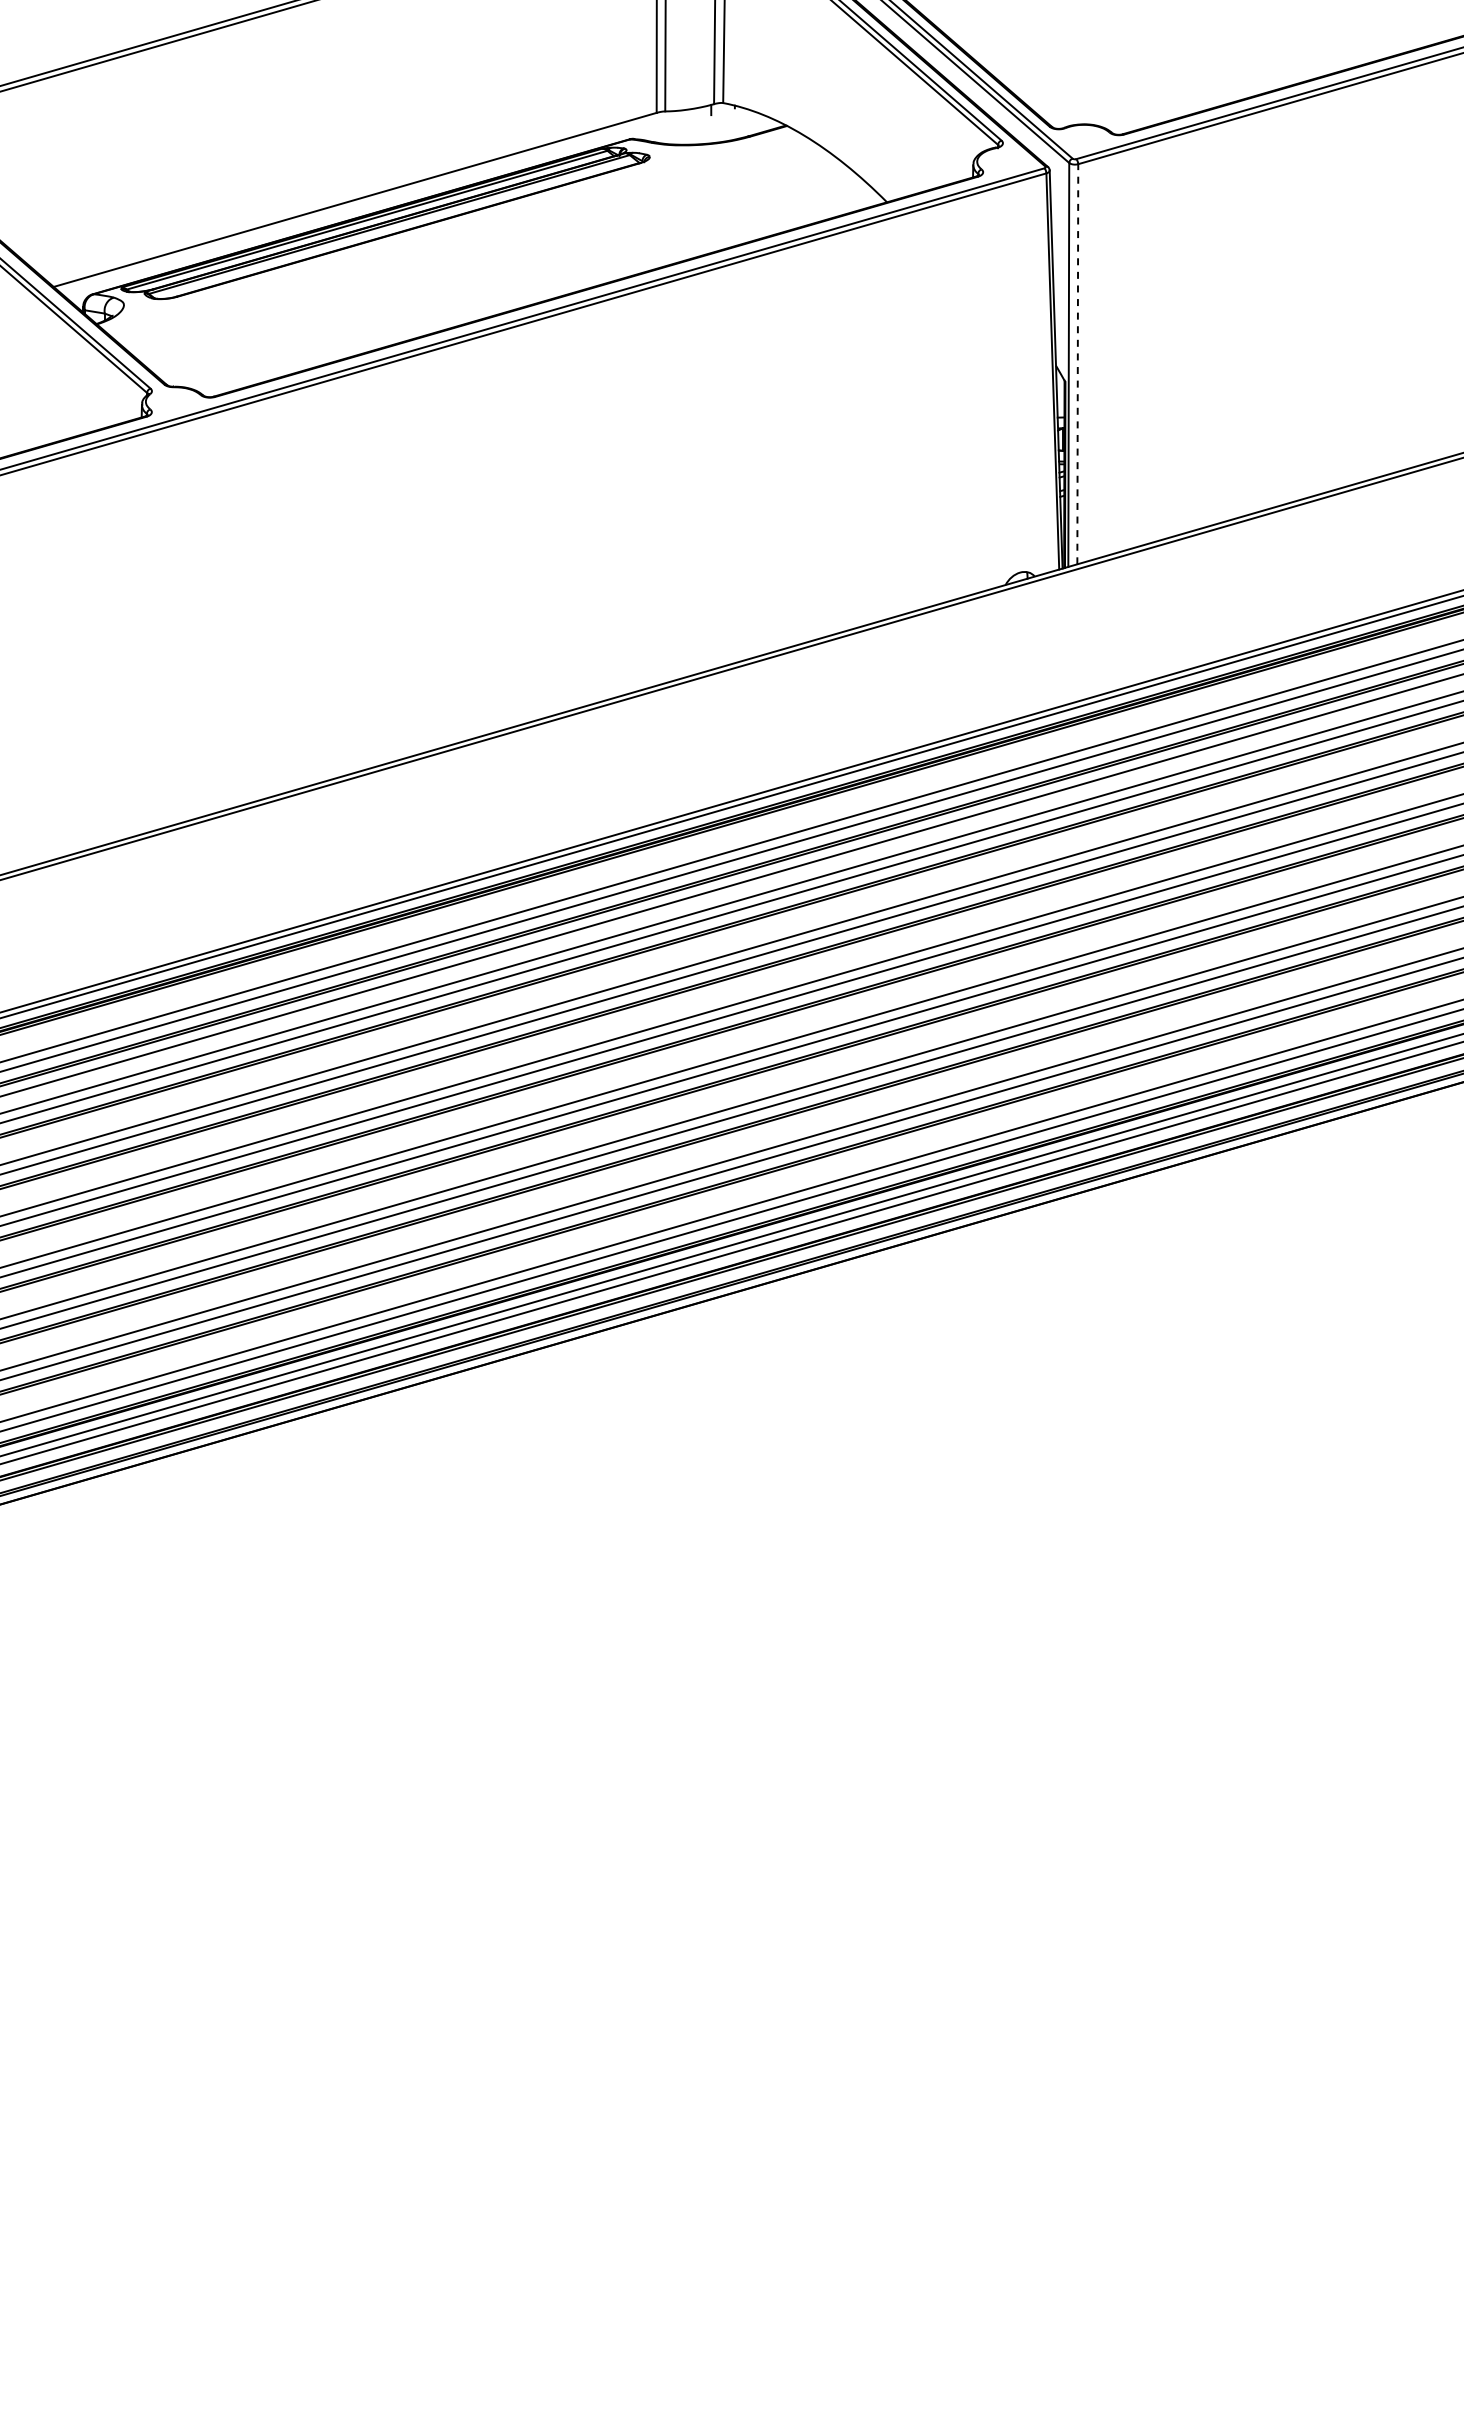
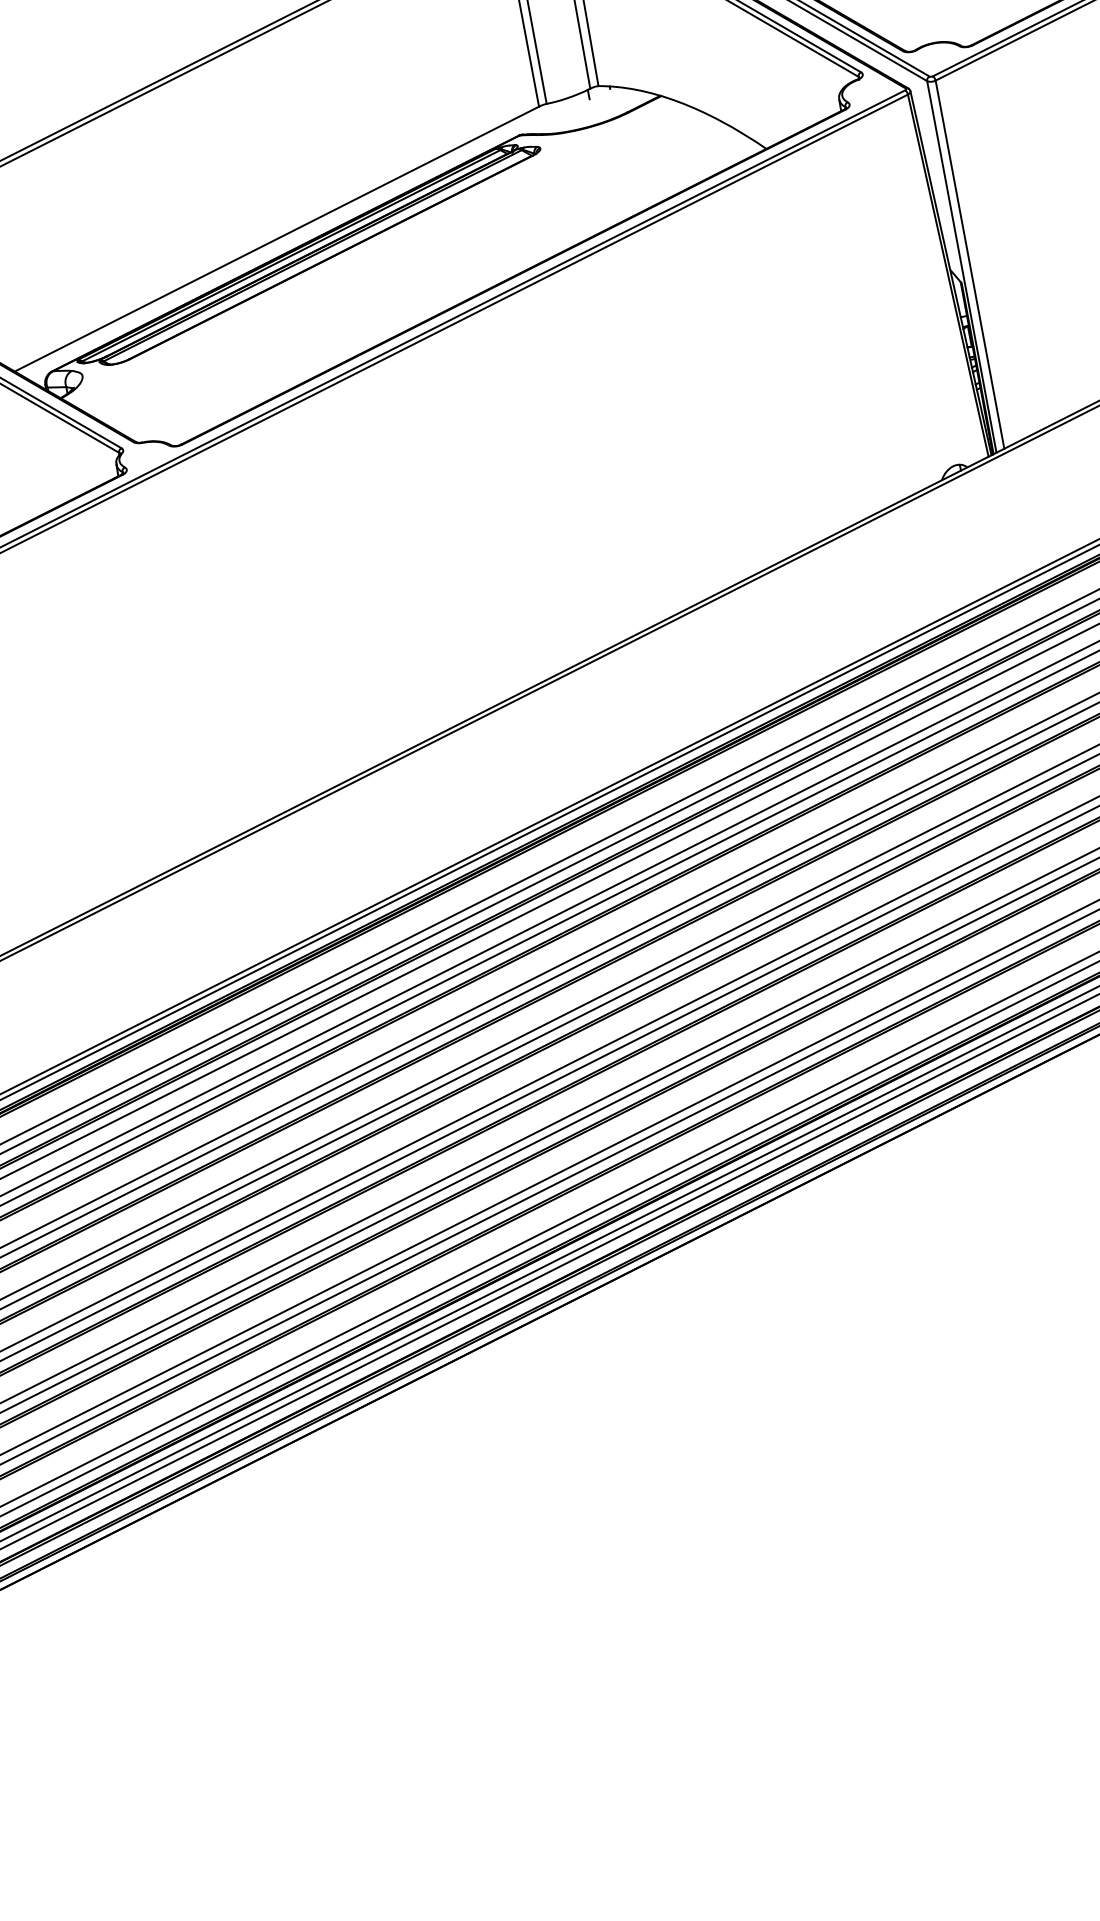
line: (1077, 363) -> (969, 264), dashed -> solid

